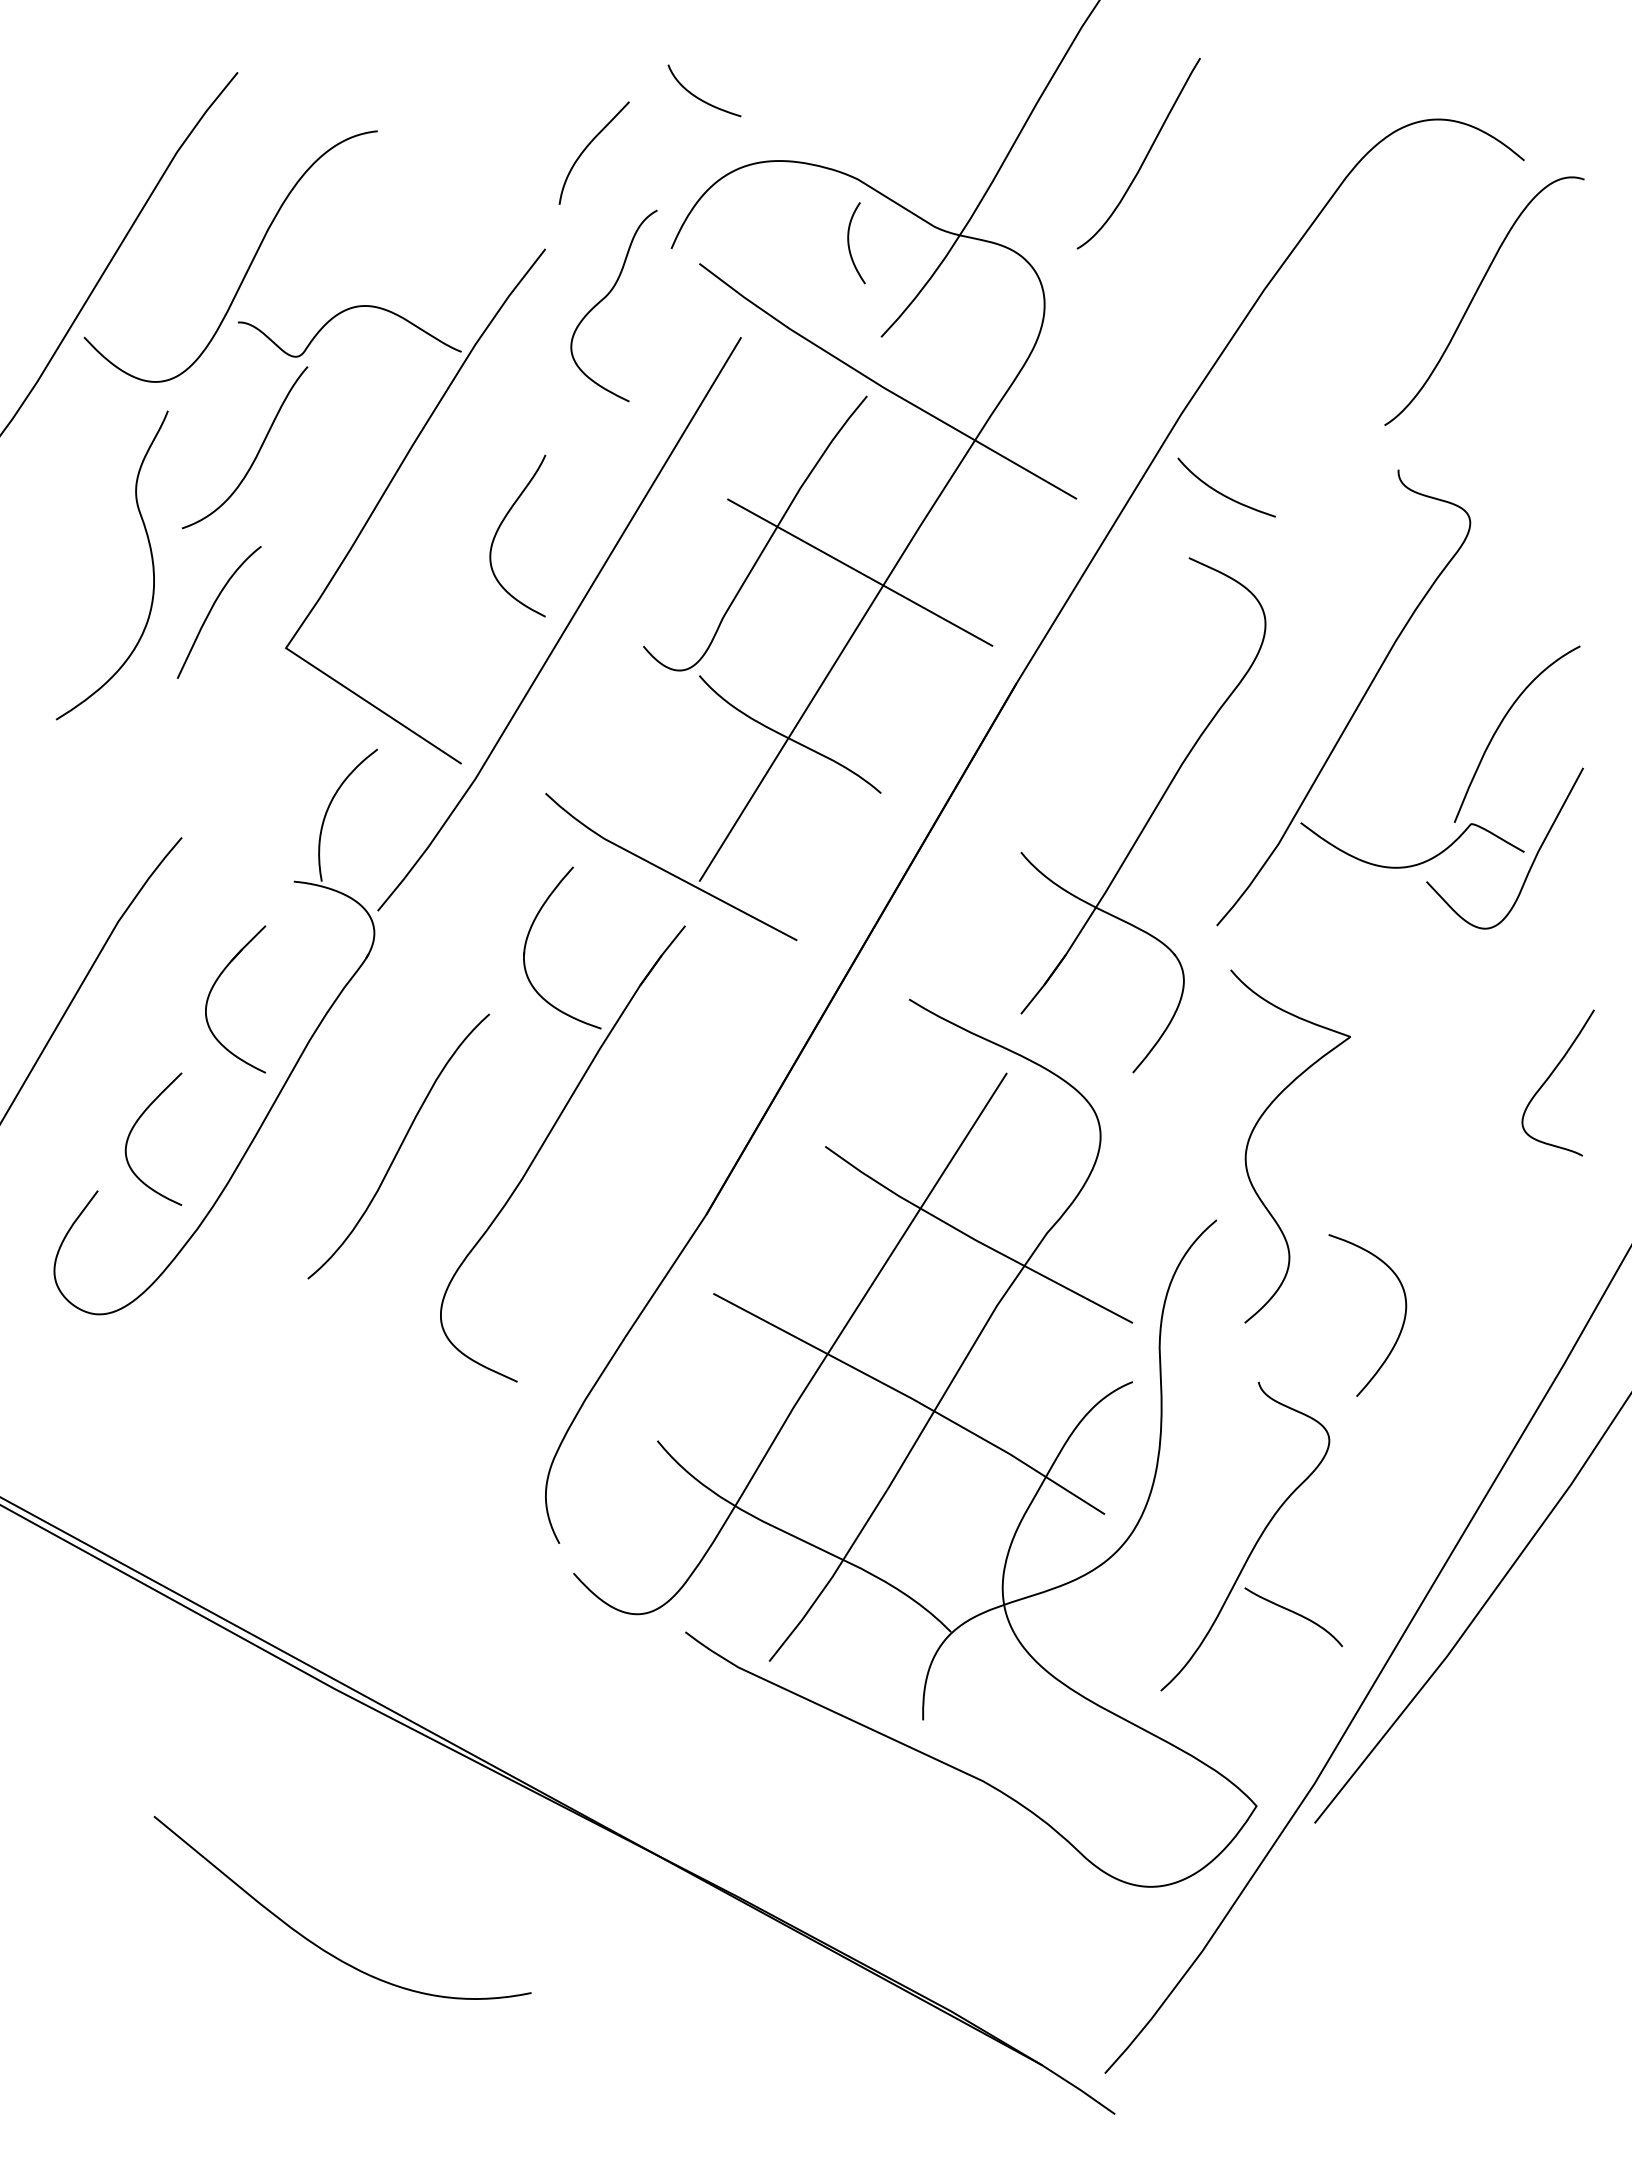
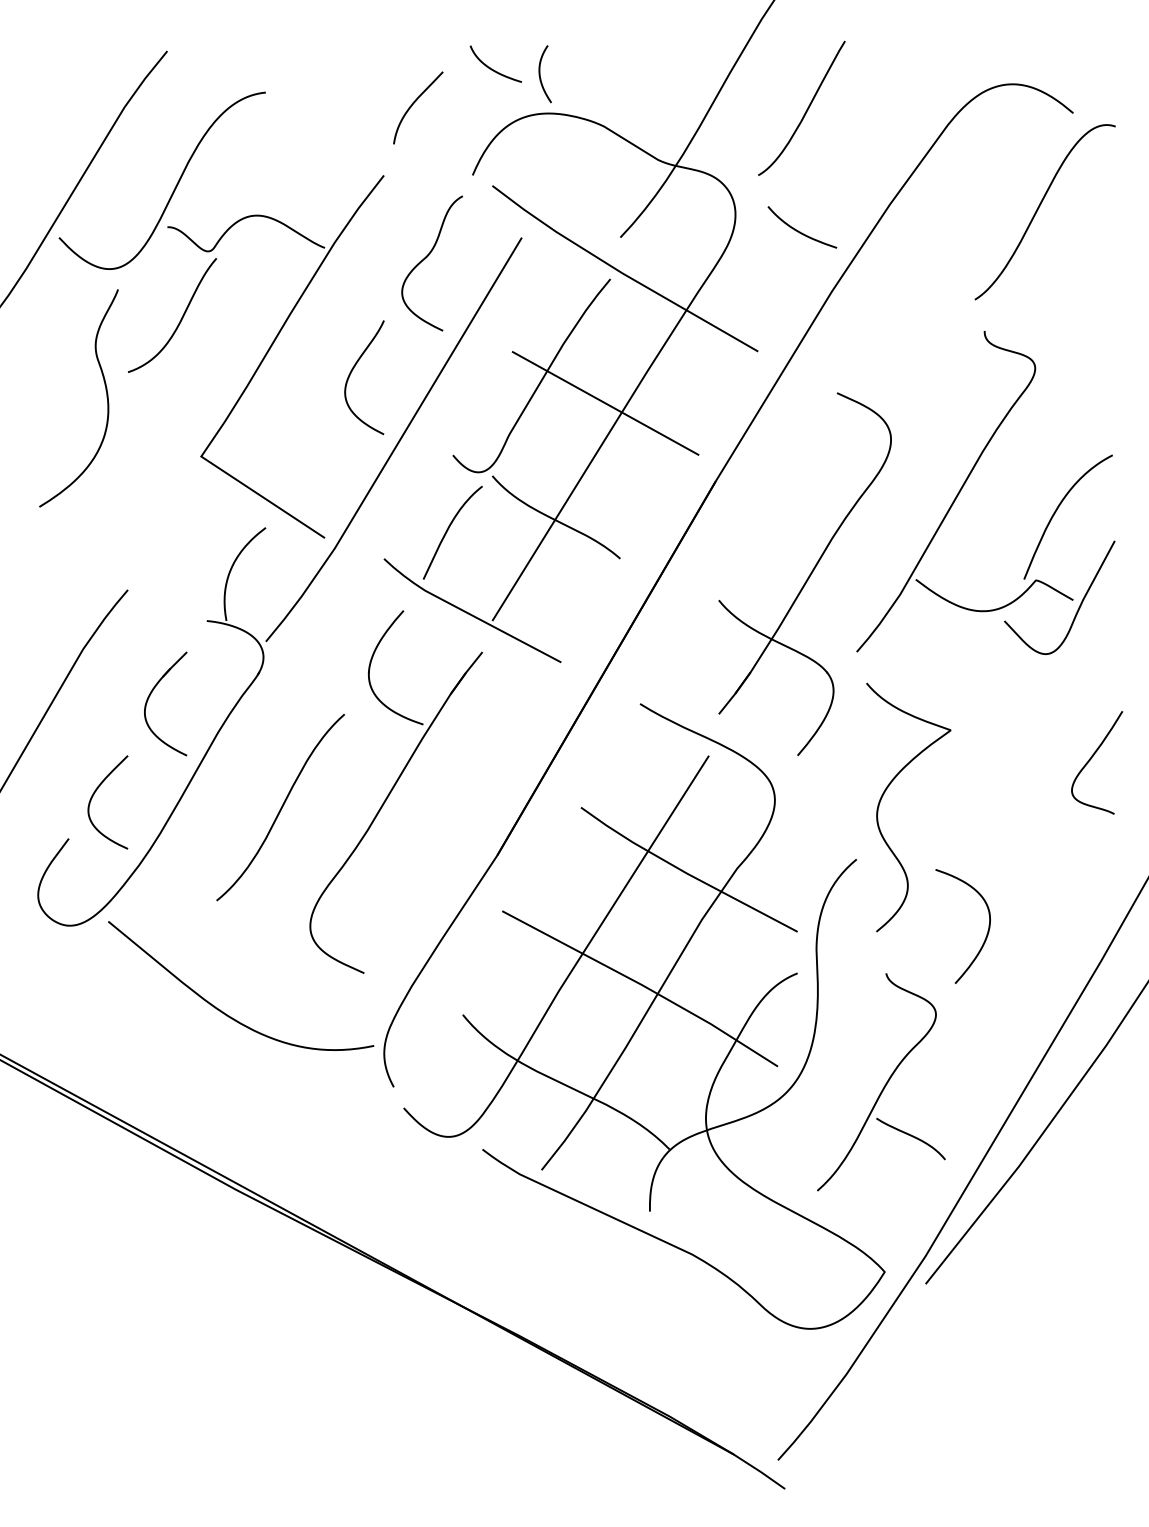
curve: (849, 243) -> (540, 74), moved
curve: (606, 297) -> (426, 257), moved
curve: (1222, 493) -> (799, 231), moved
curve: (212, 609) -> (448, 530), moved
curve: (318, 1945) -> (224, 1012), moved

